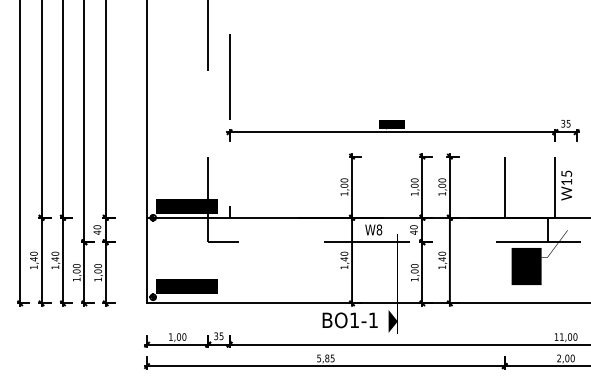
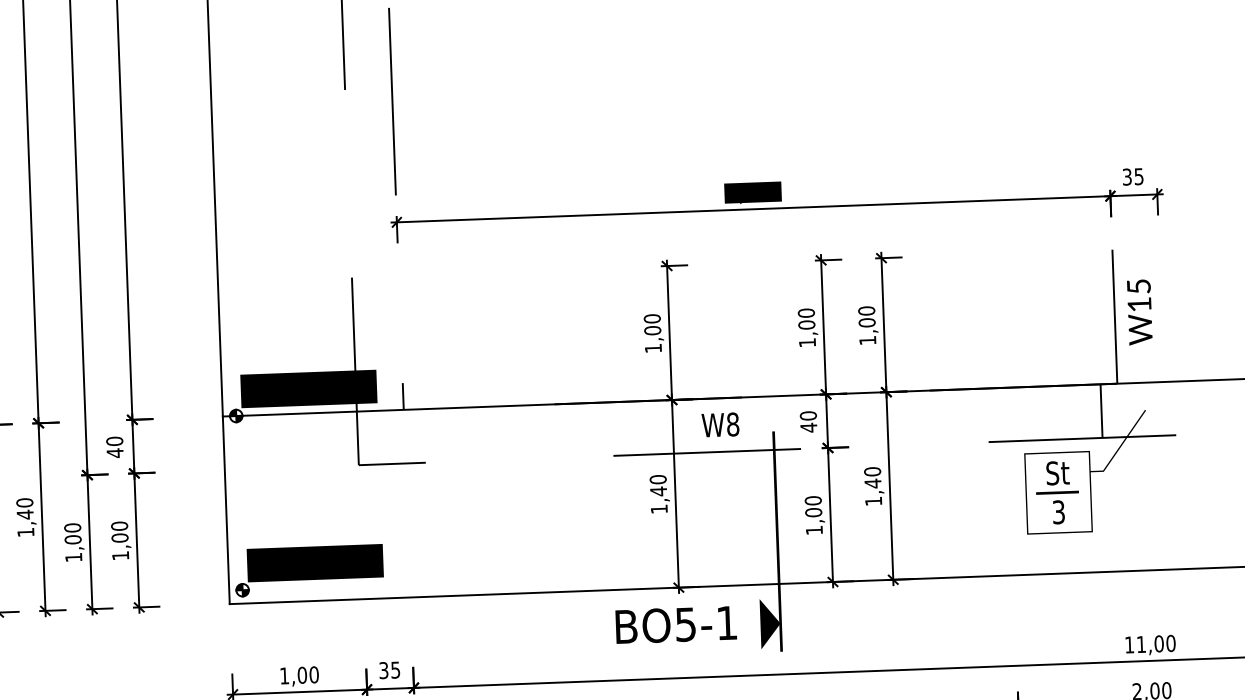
line: (504, 186) -> (1003, 319), removed
fill: (526, 266) -> (1058, 492), removed
text: (354, 320) -> (685, 624), BO1-1 -> BO5-1

